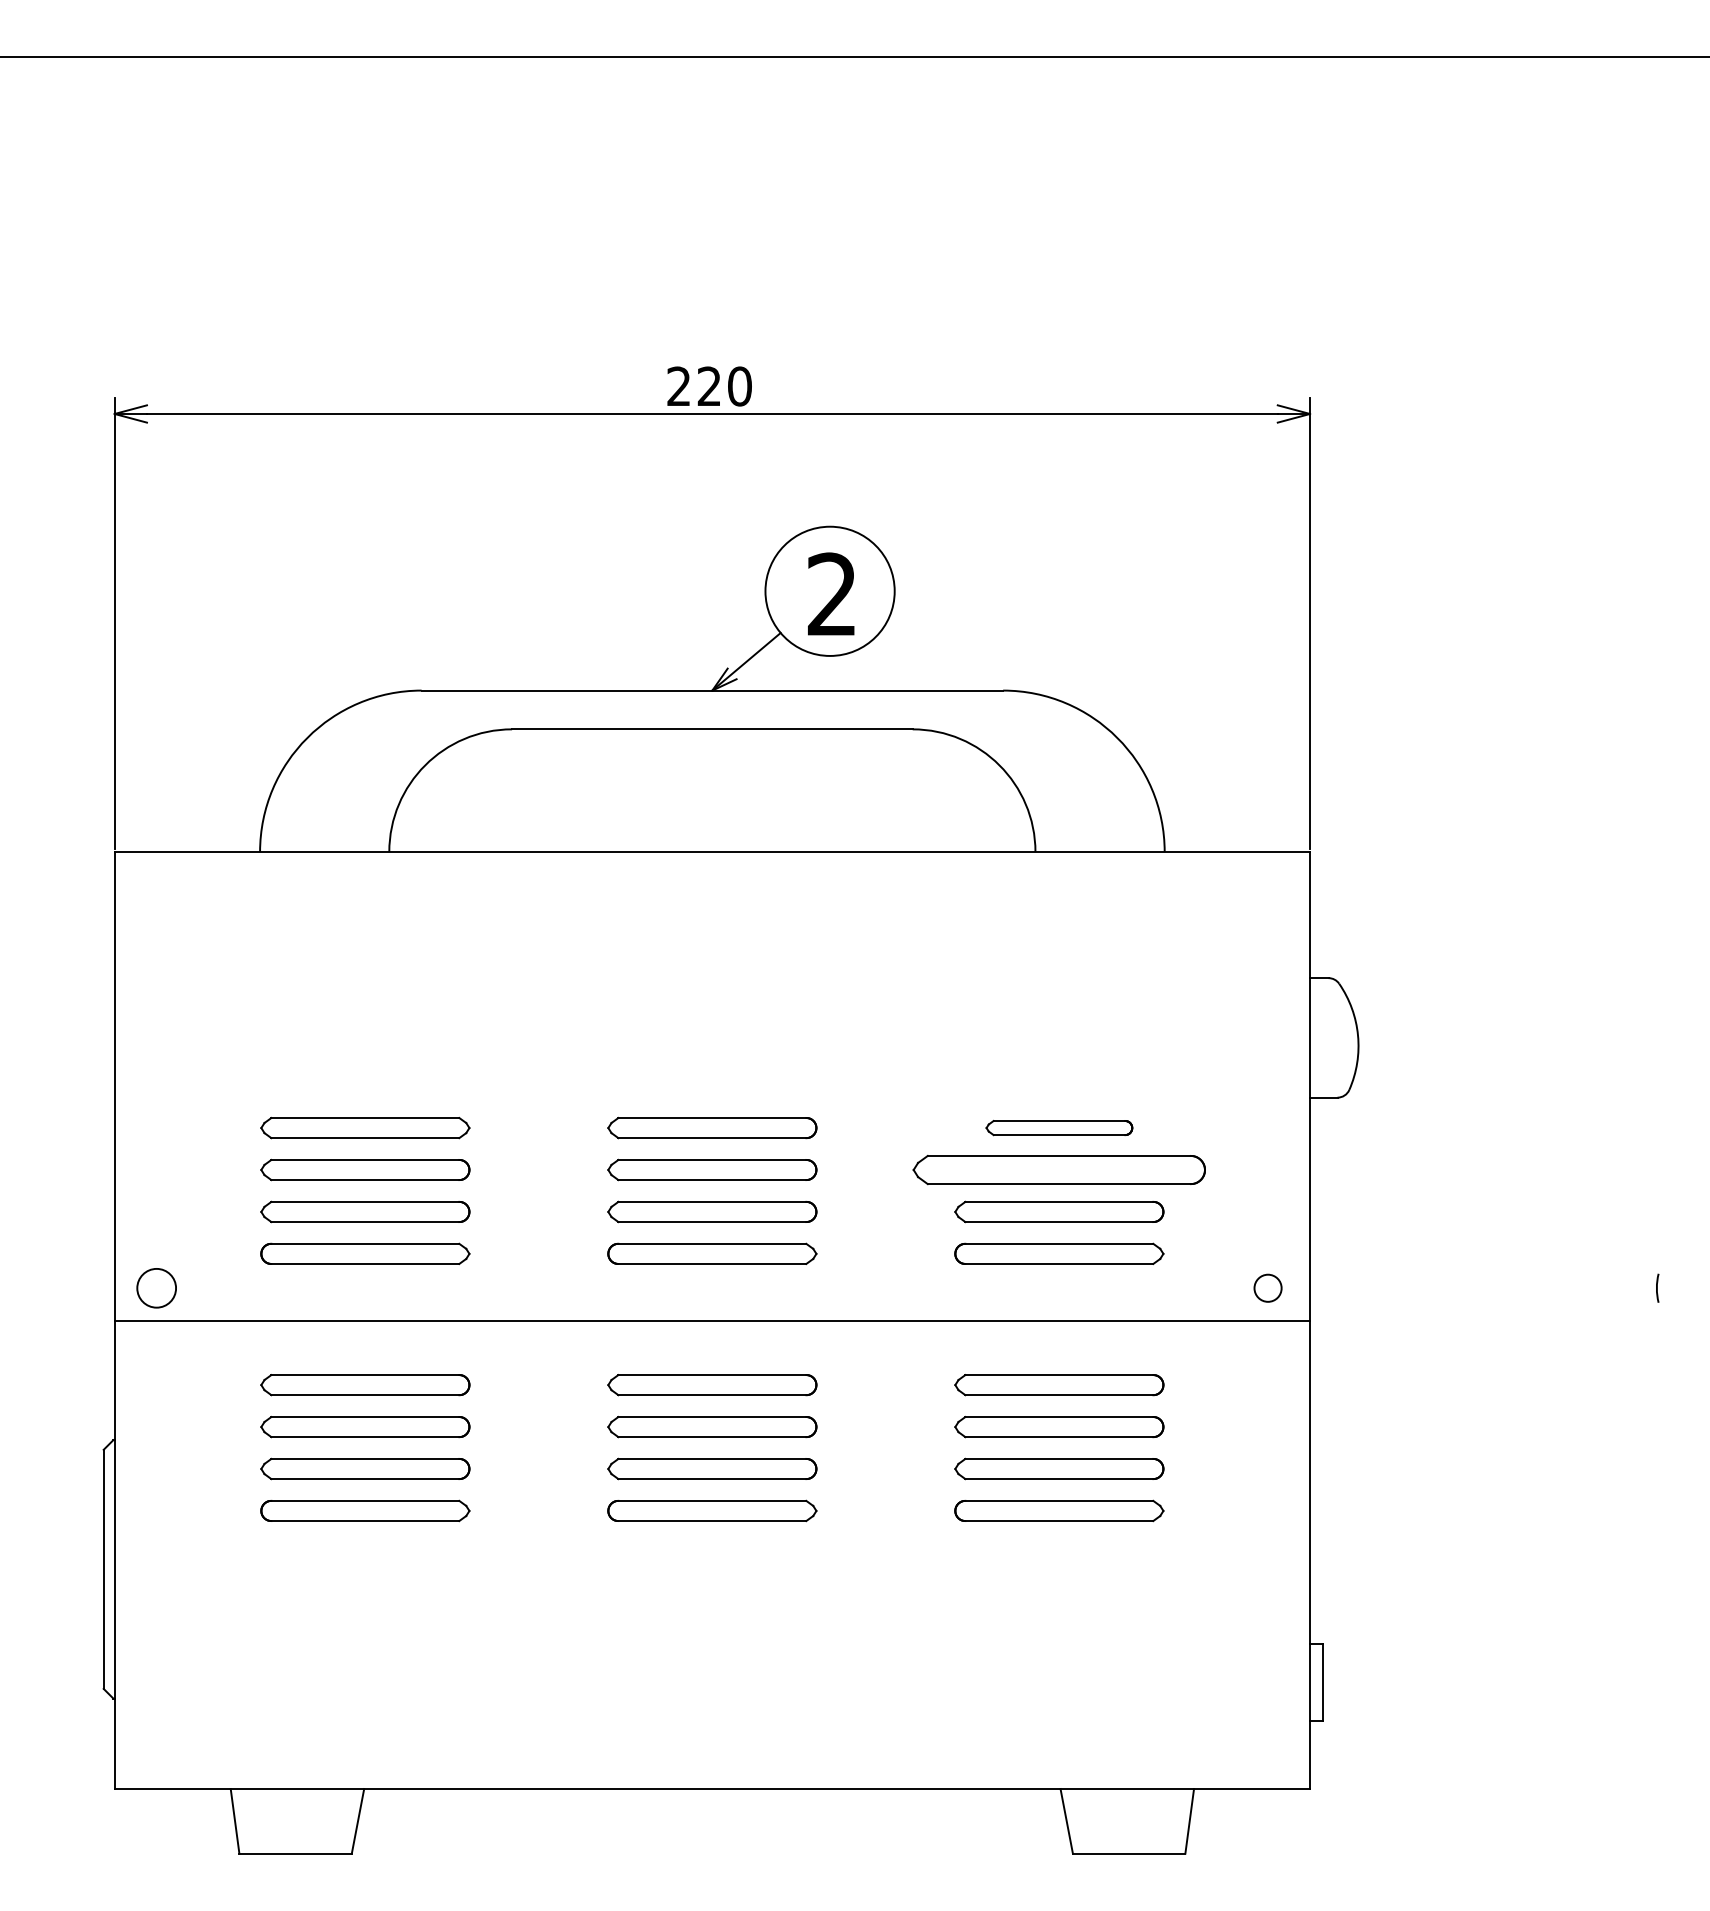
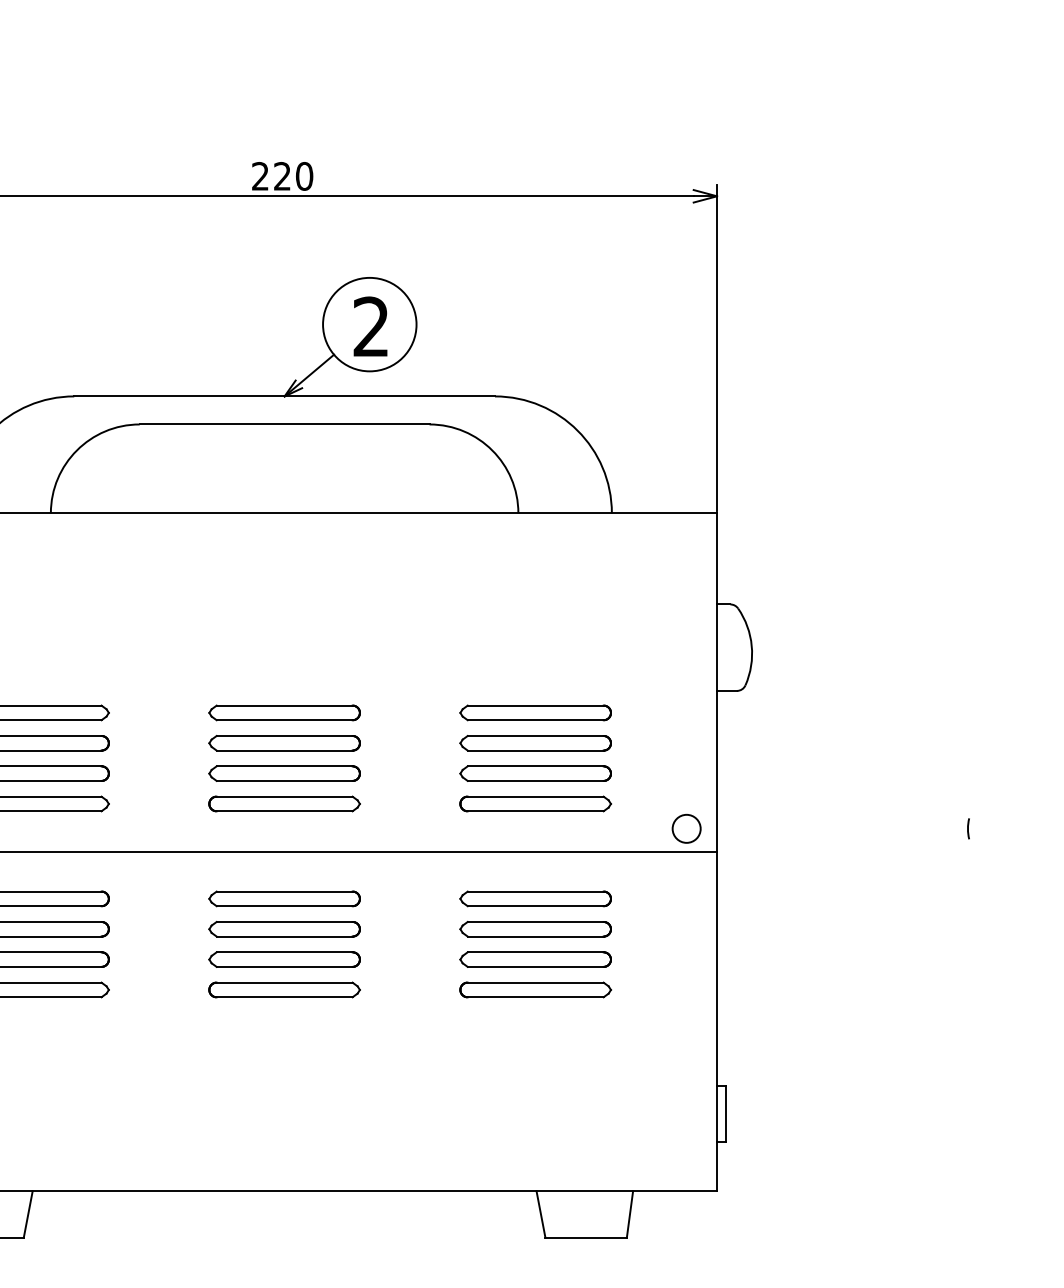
part: (1059, 1127) -> (535, 712), size x1.43
part: (1059, 1169) -> (535, 742), size x0.71
circle: (1267, 1287) -> (686, 828), size x1.43

